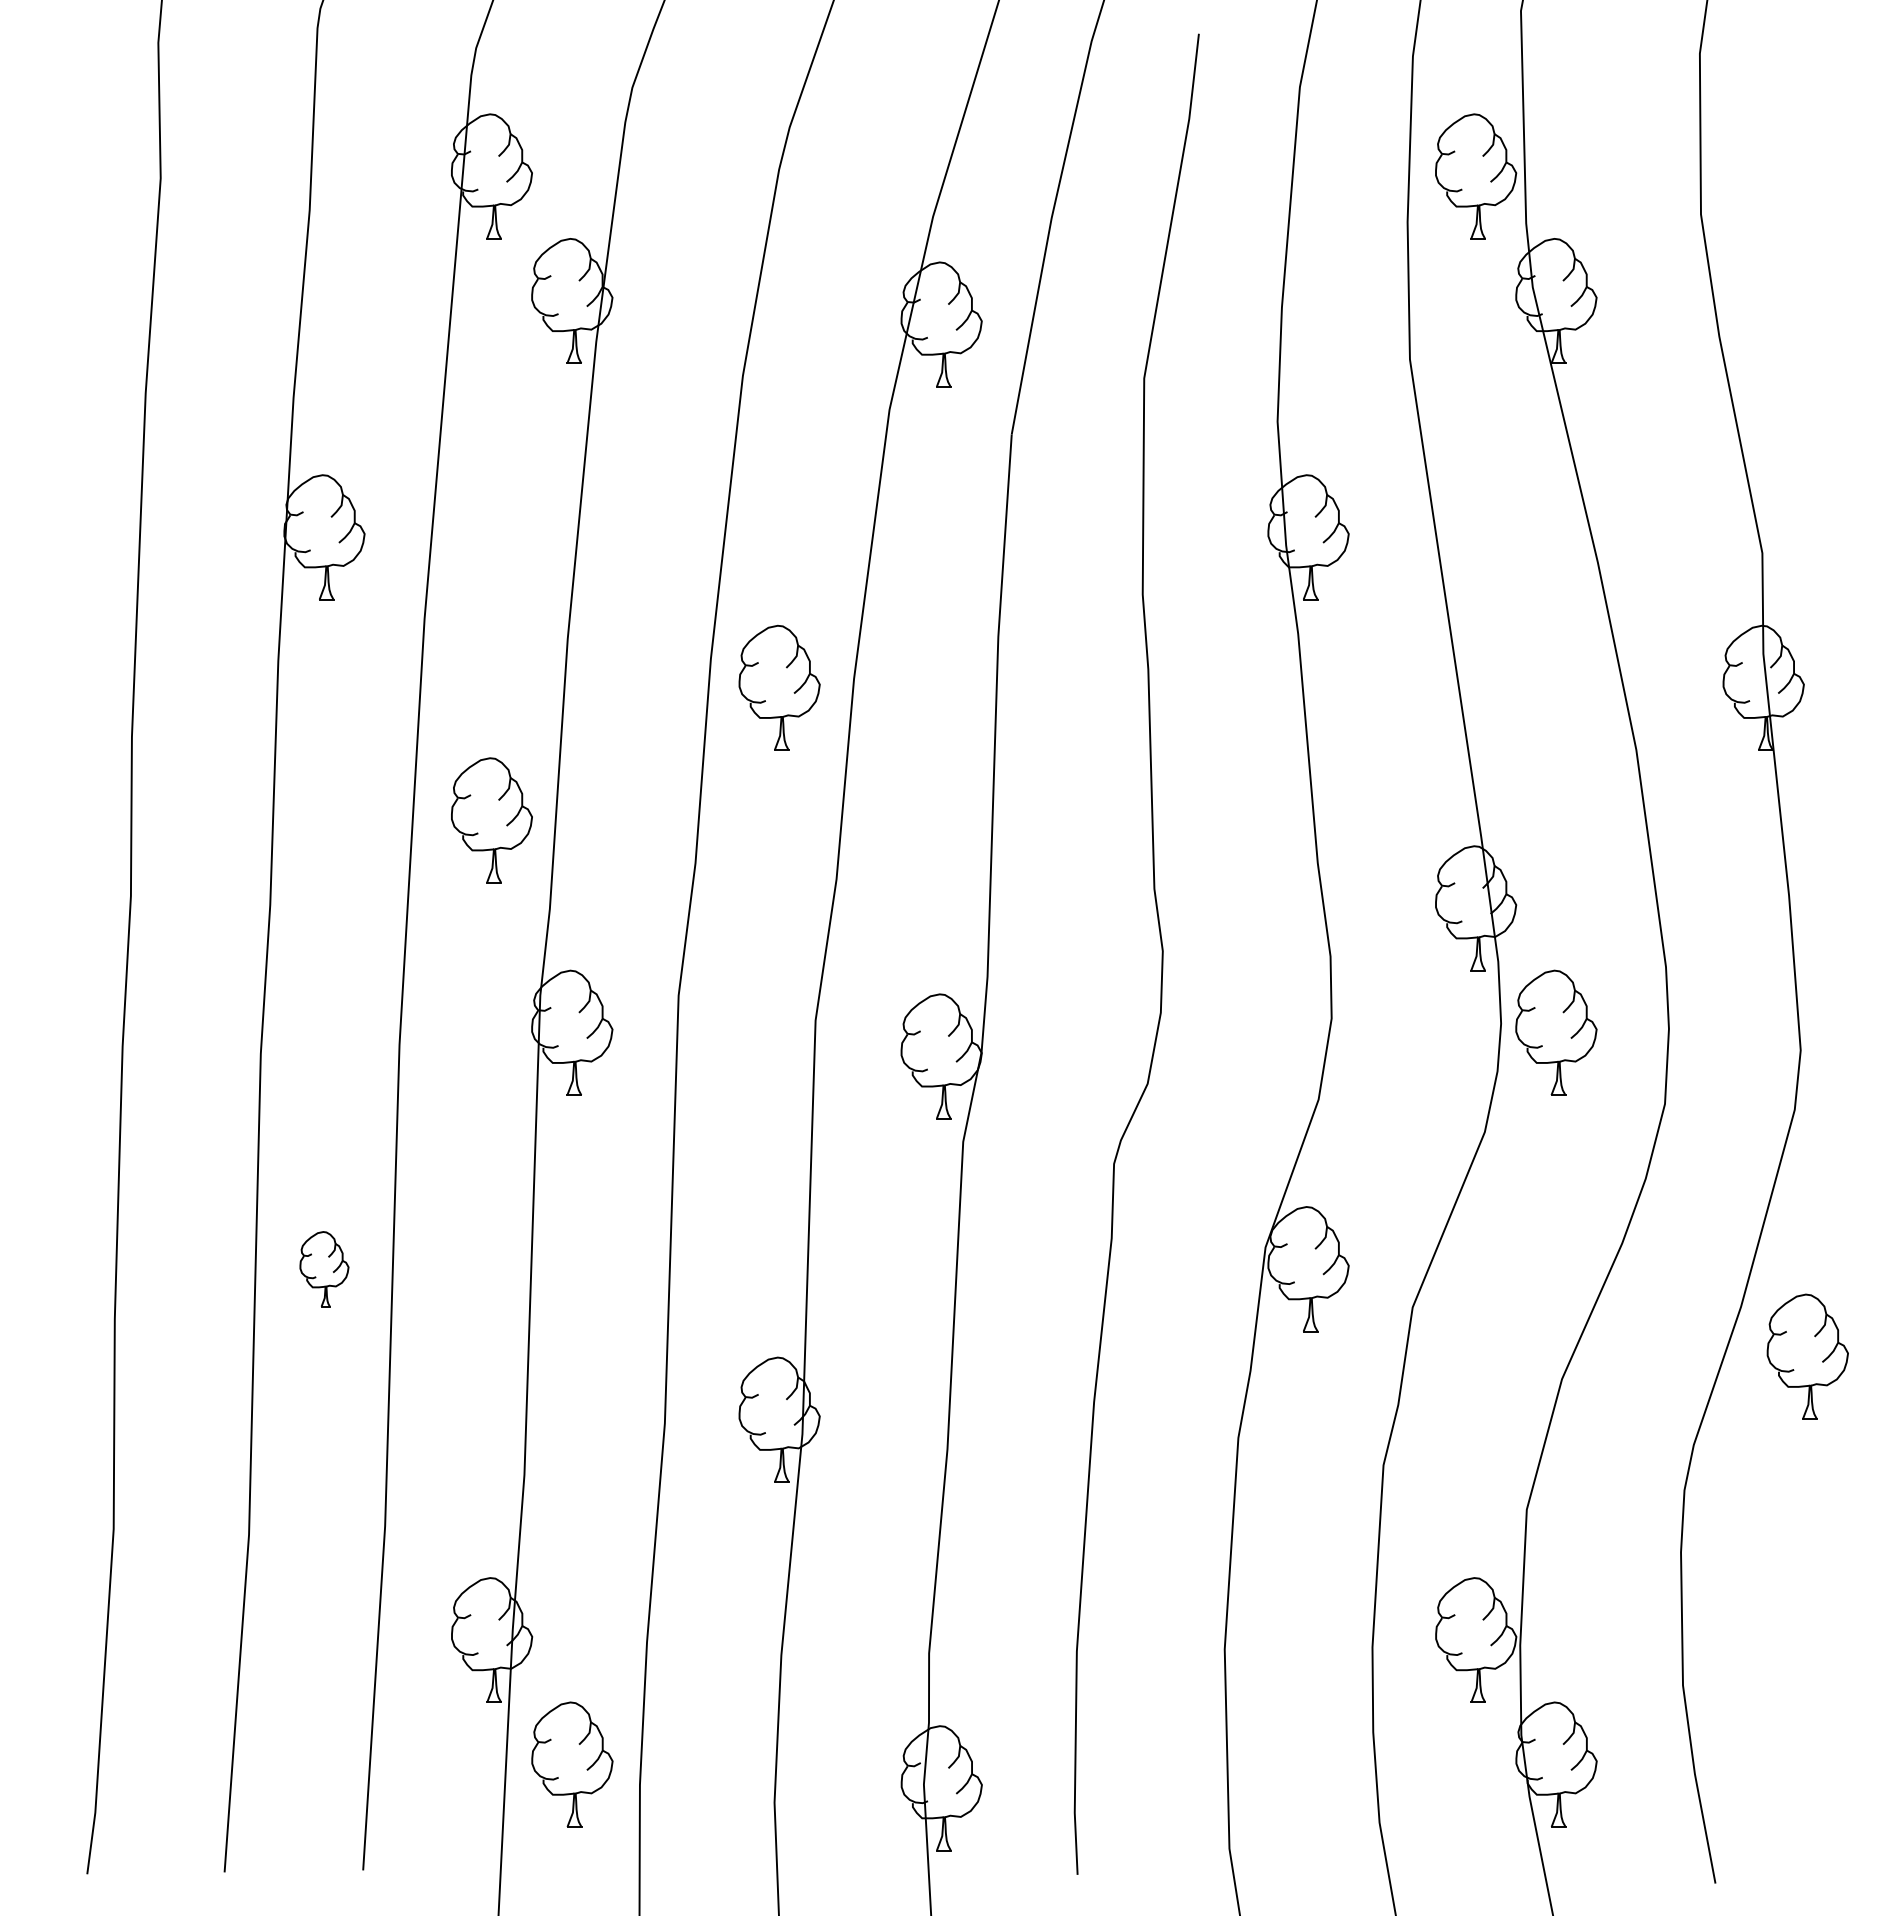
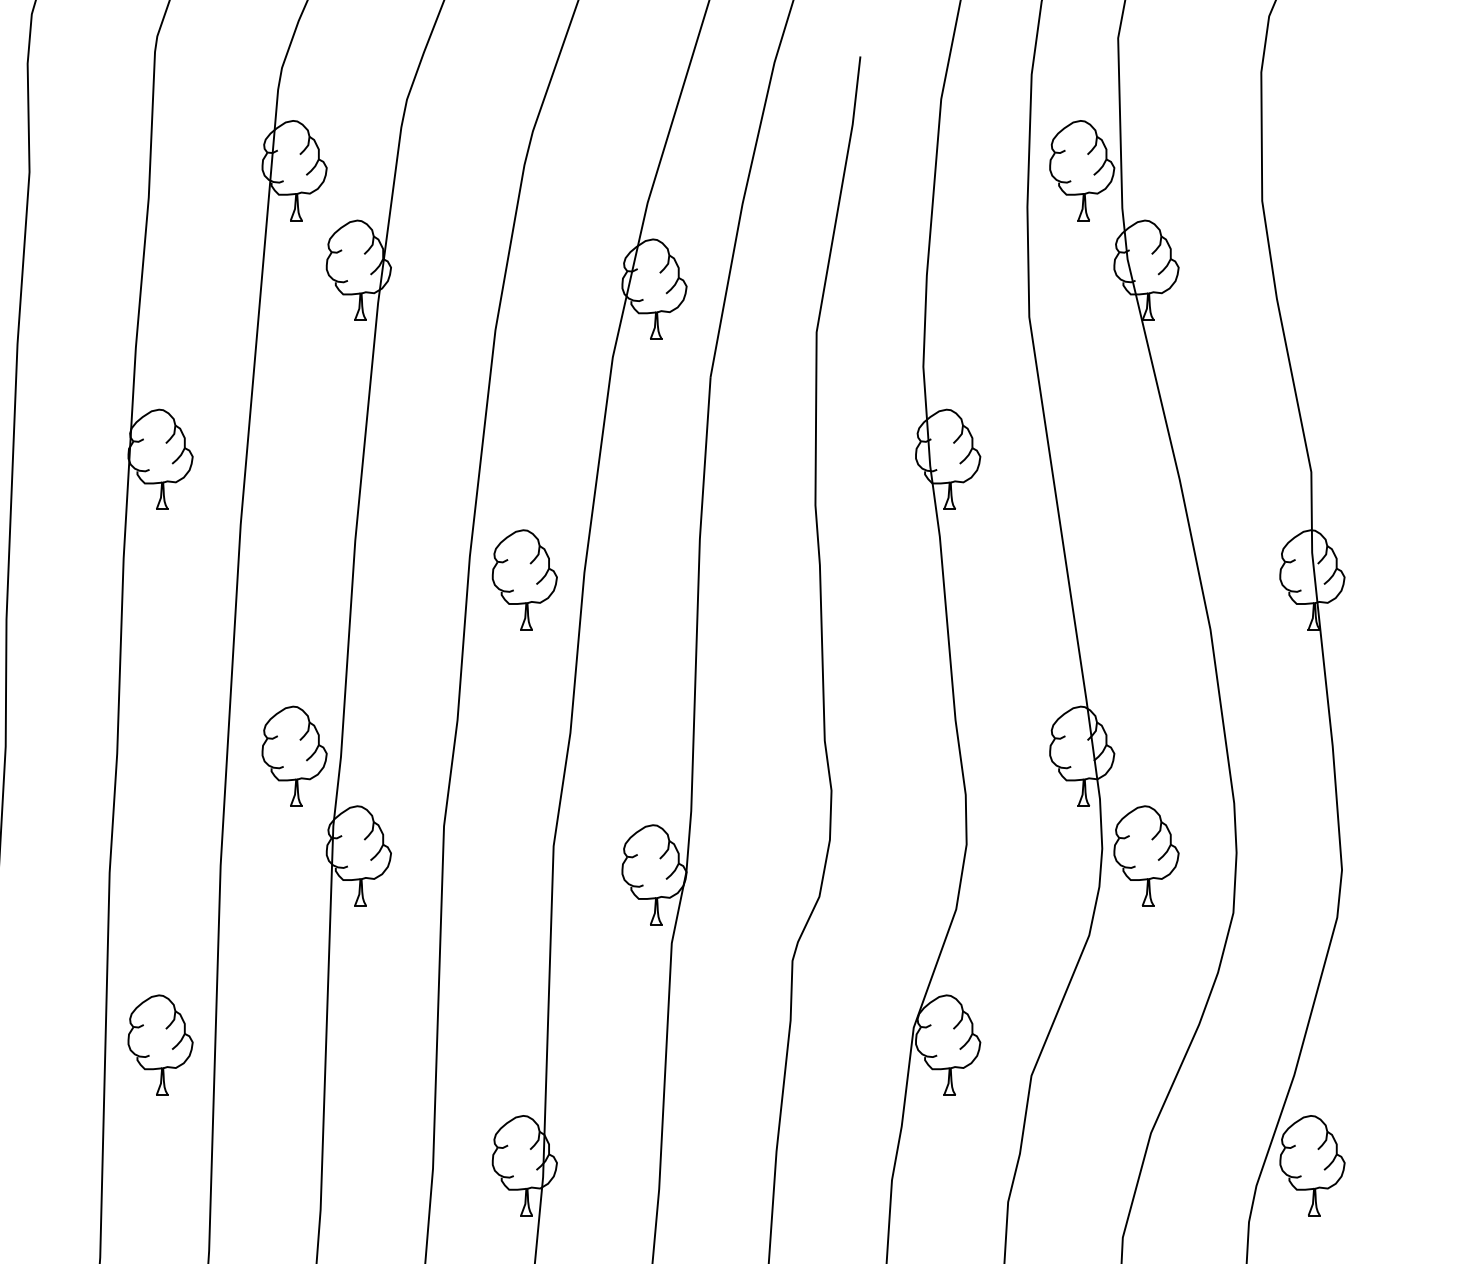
part: (491, 820) -> (294, 756), moved
part: (324, 1269) -> (160, 1045), size x1.67
part: (1807, 1356) -> (1312, 1165), moved

